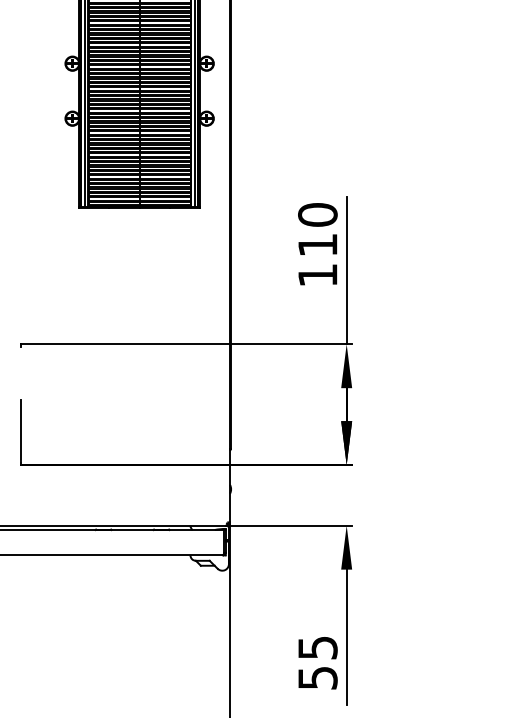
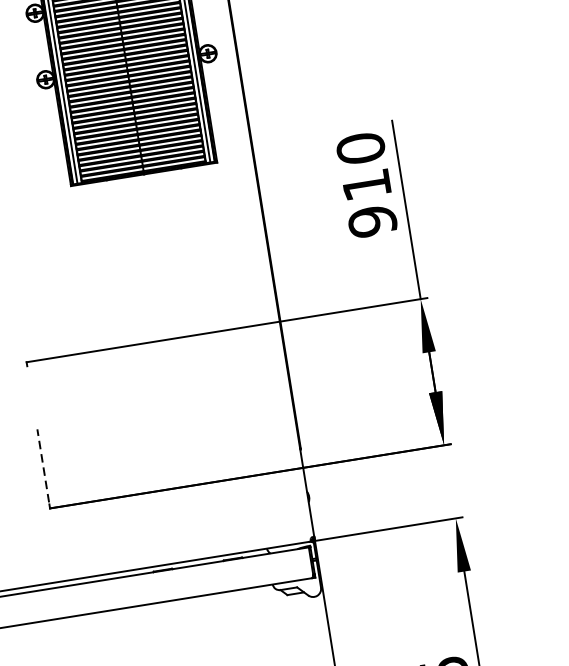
text: (317, 275) -> (372, 221), 110 -> 910
line: (20, 429) -> (43, 465), solid -> dashed

